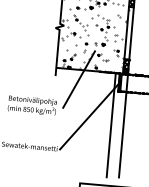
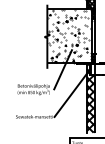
hatch: (116, 124) -> (90, 97), added

